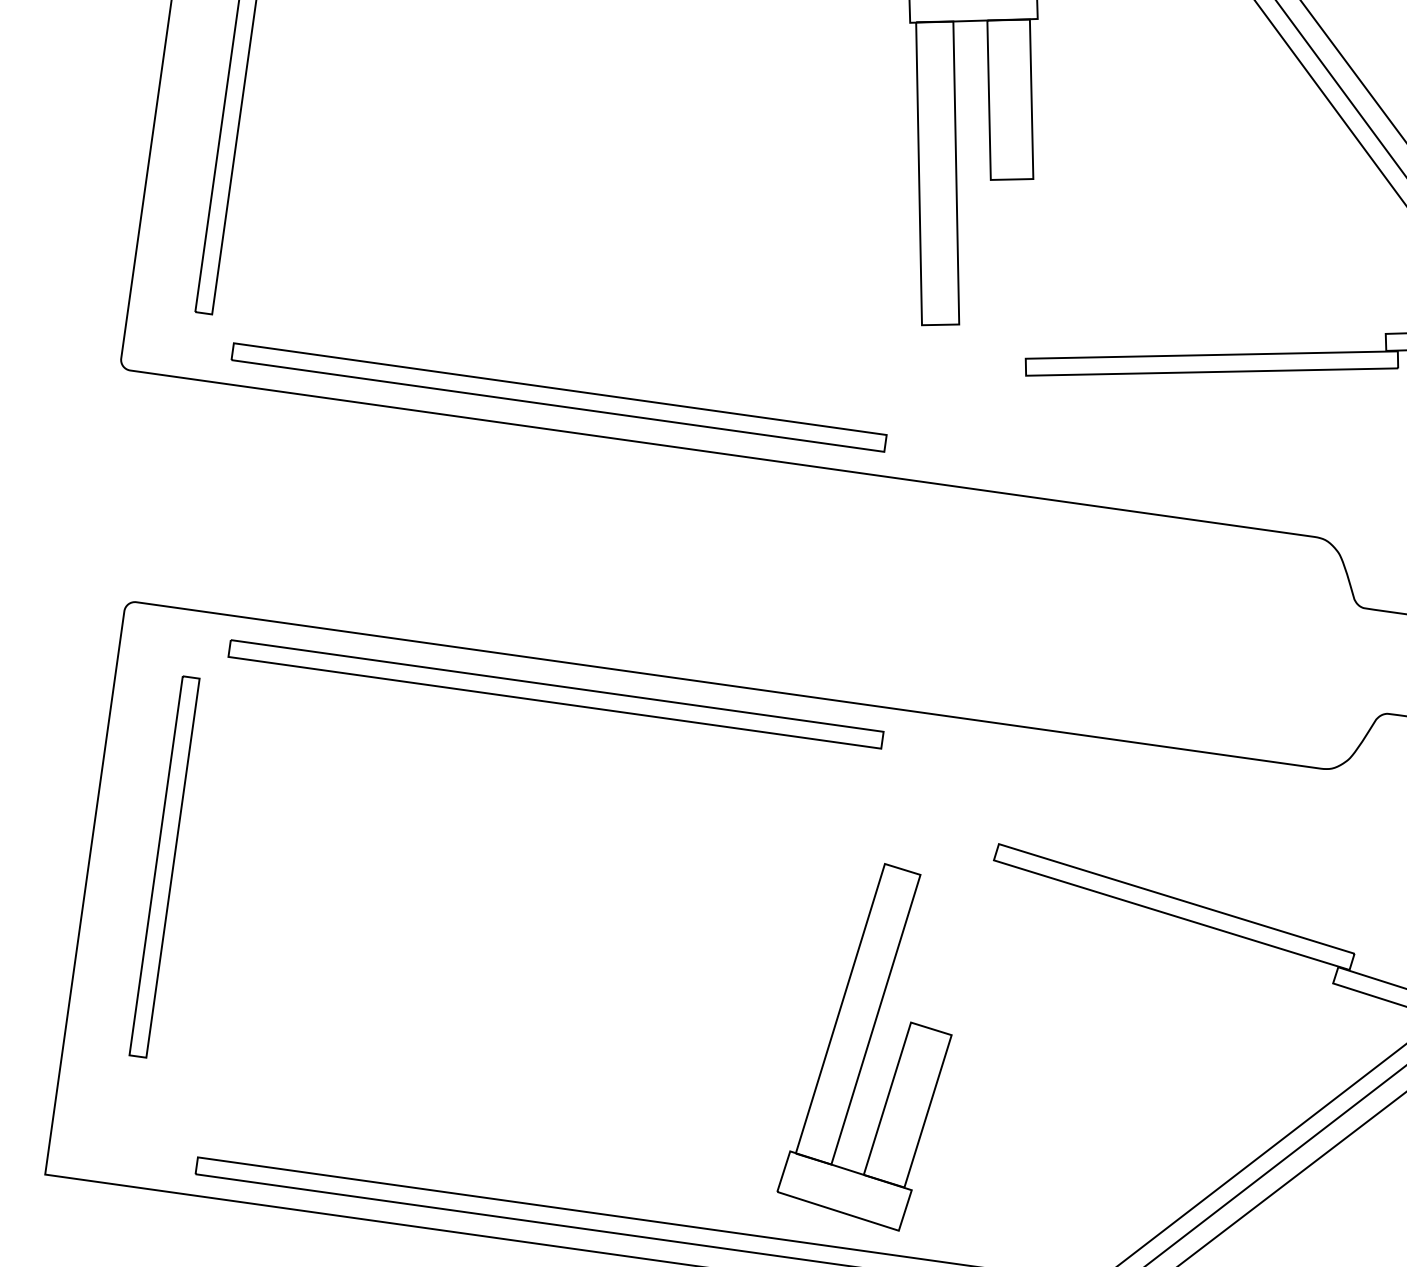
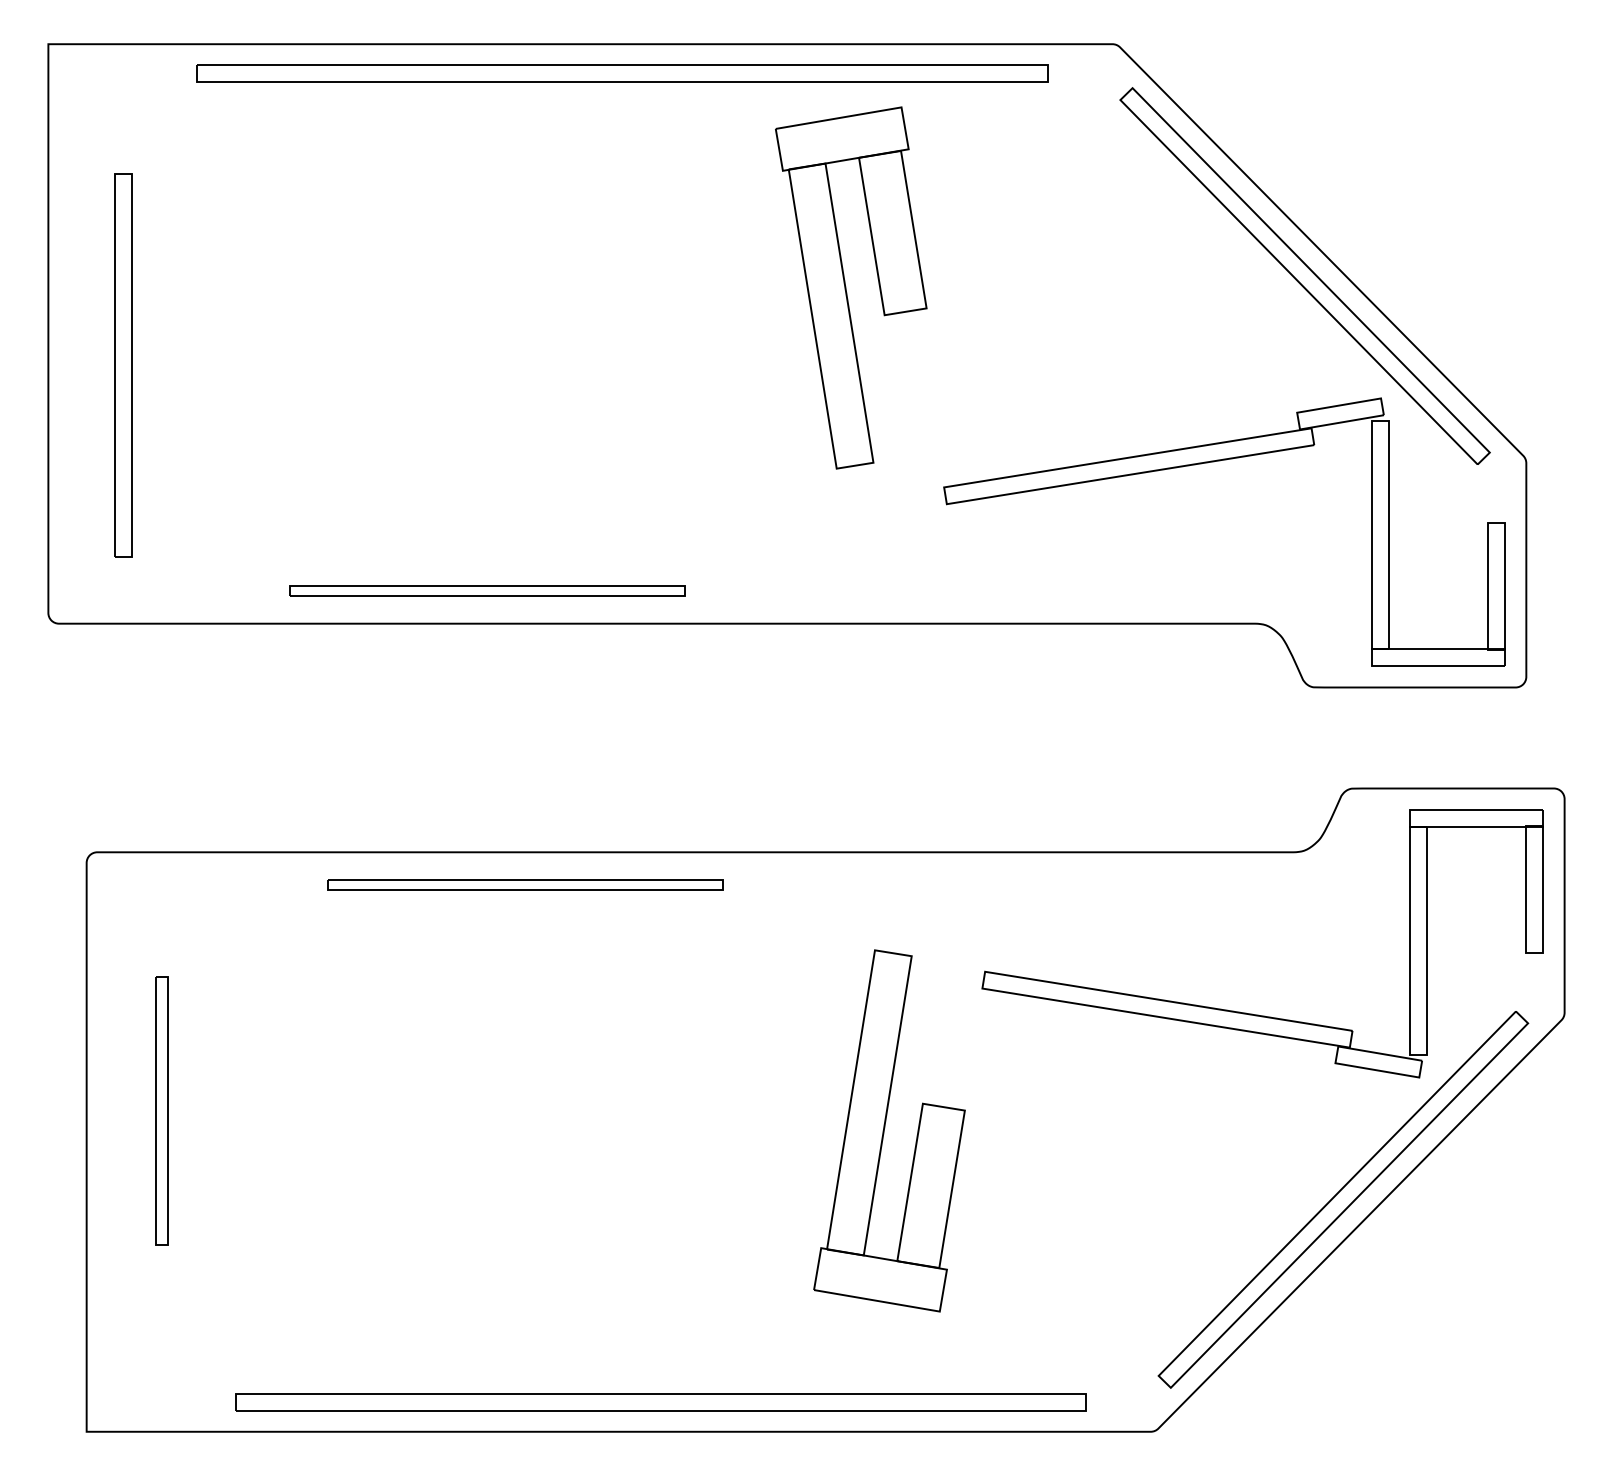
part: (559, 397) -> (487, 590), size x0.6
part: (555, 694) -> (525, 885), size x0.6
part: (165, 866) -> (162, 1110), size x0.7
part: (874, 1044) -> (889, 1130), moved

